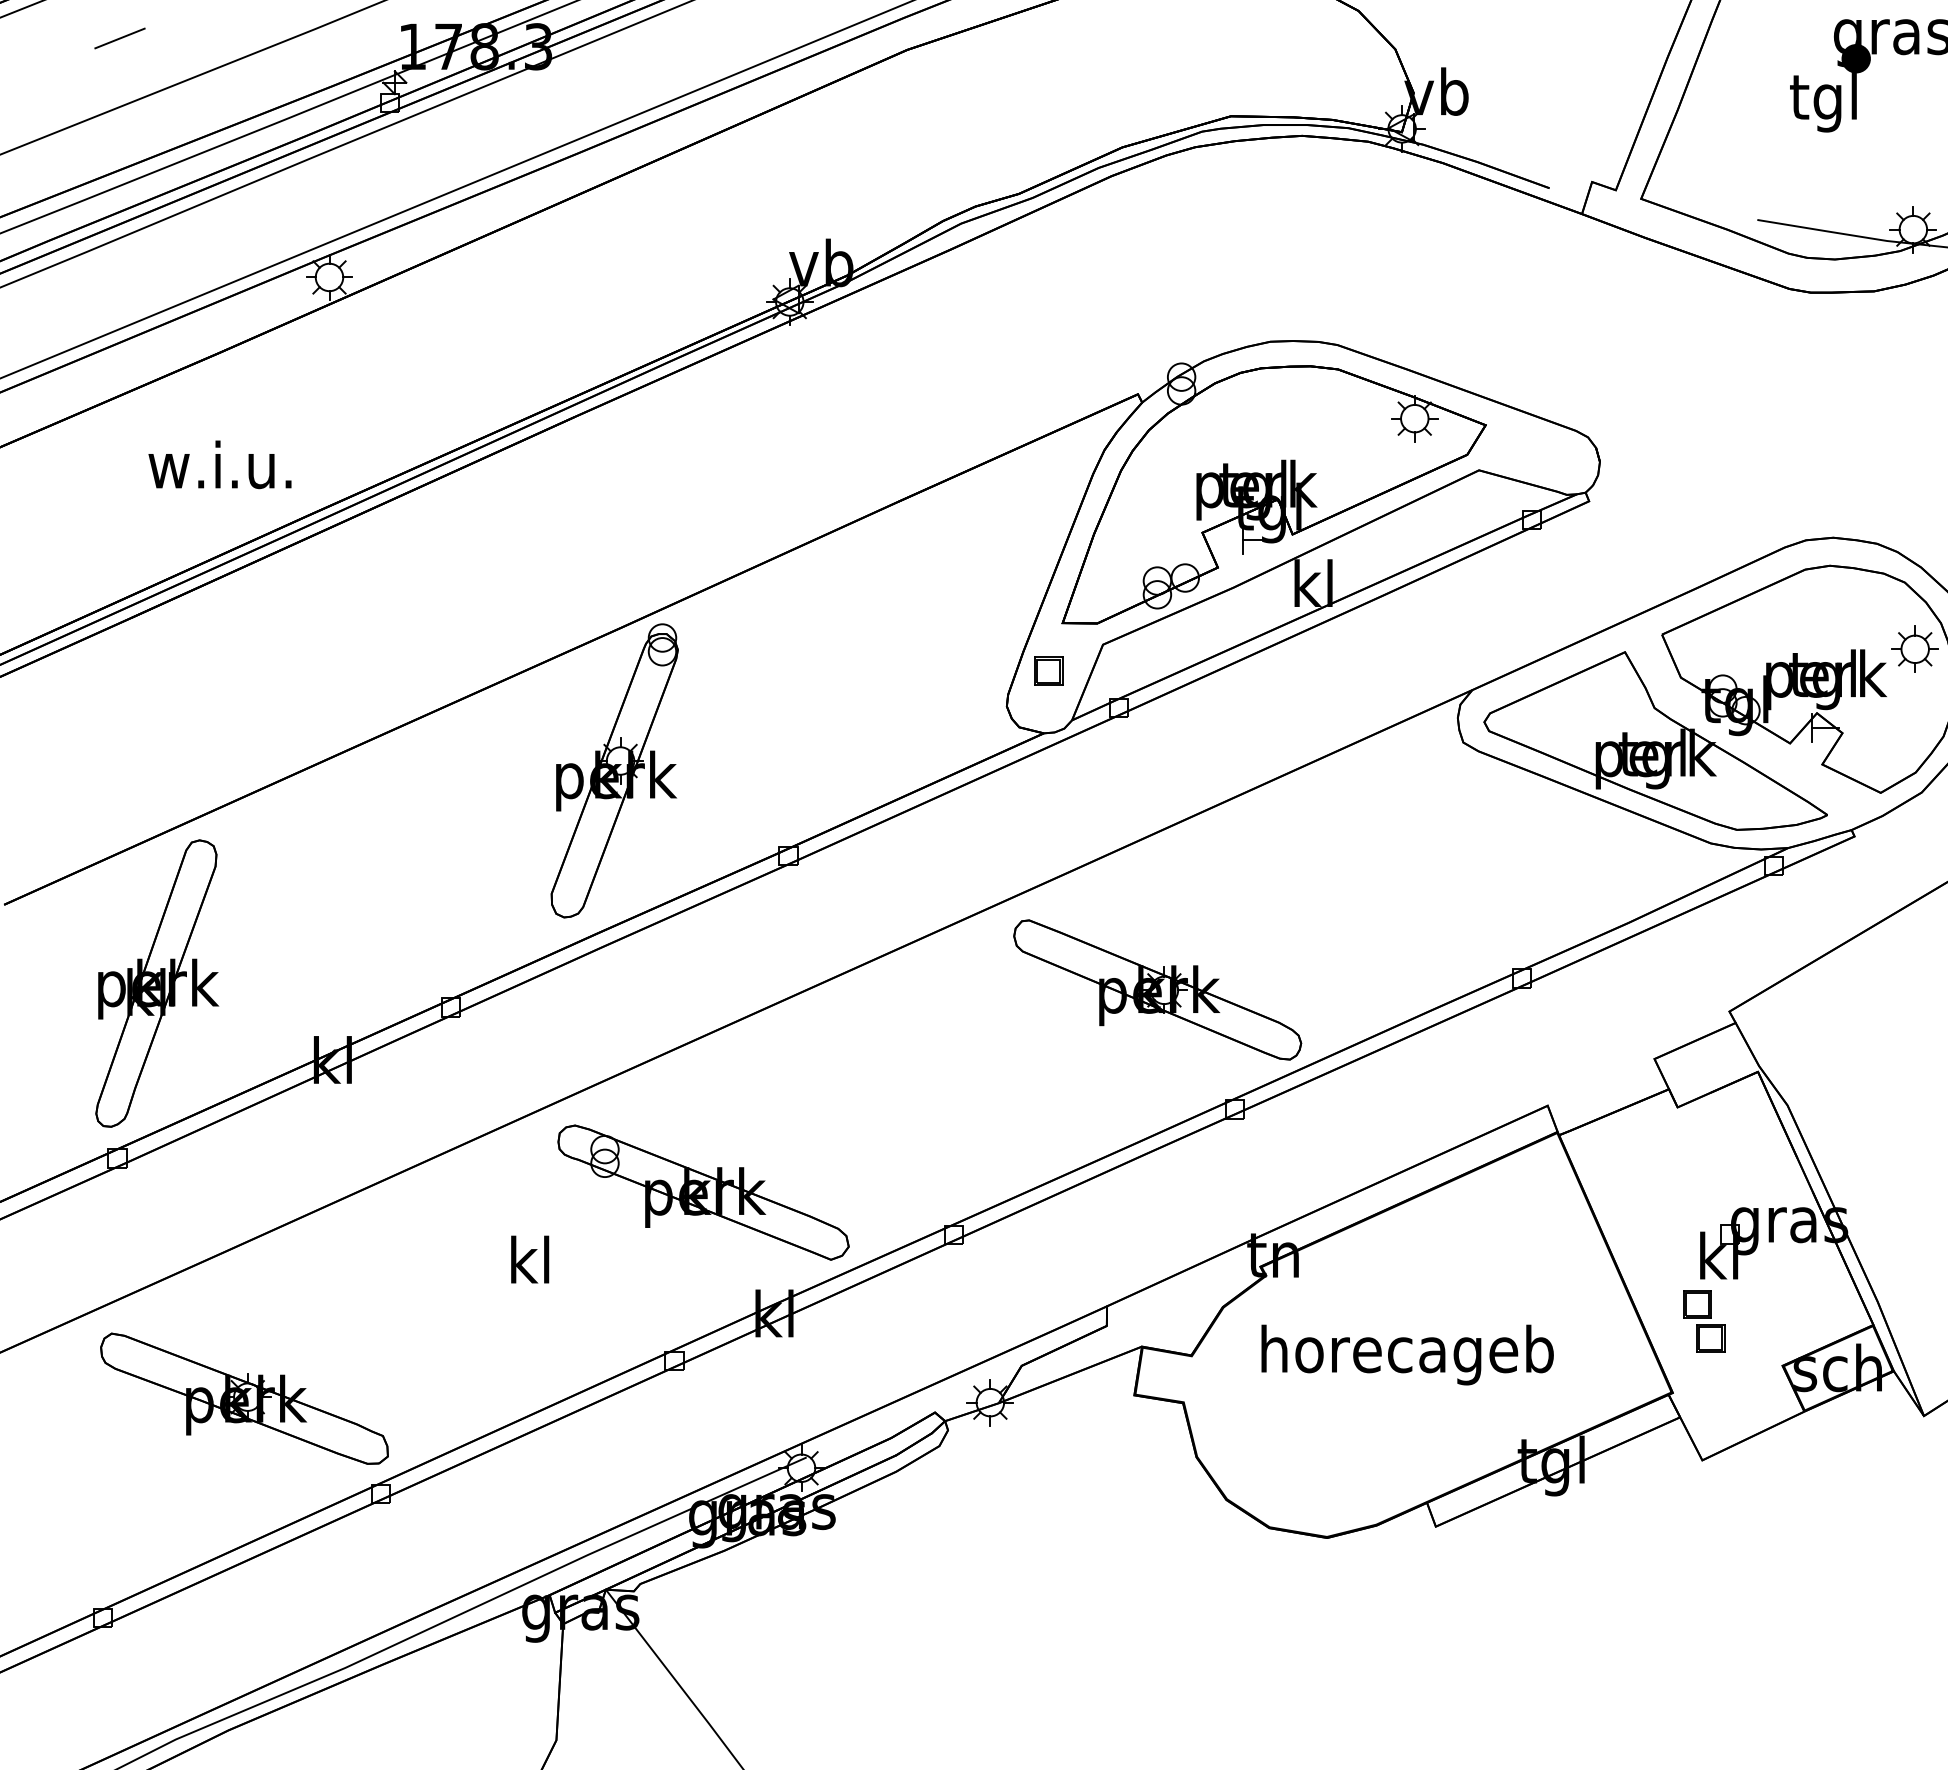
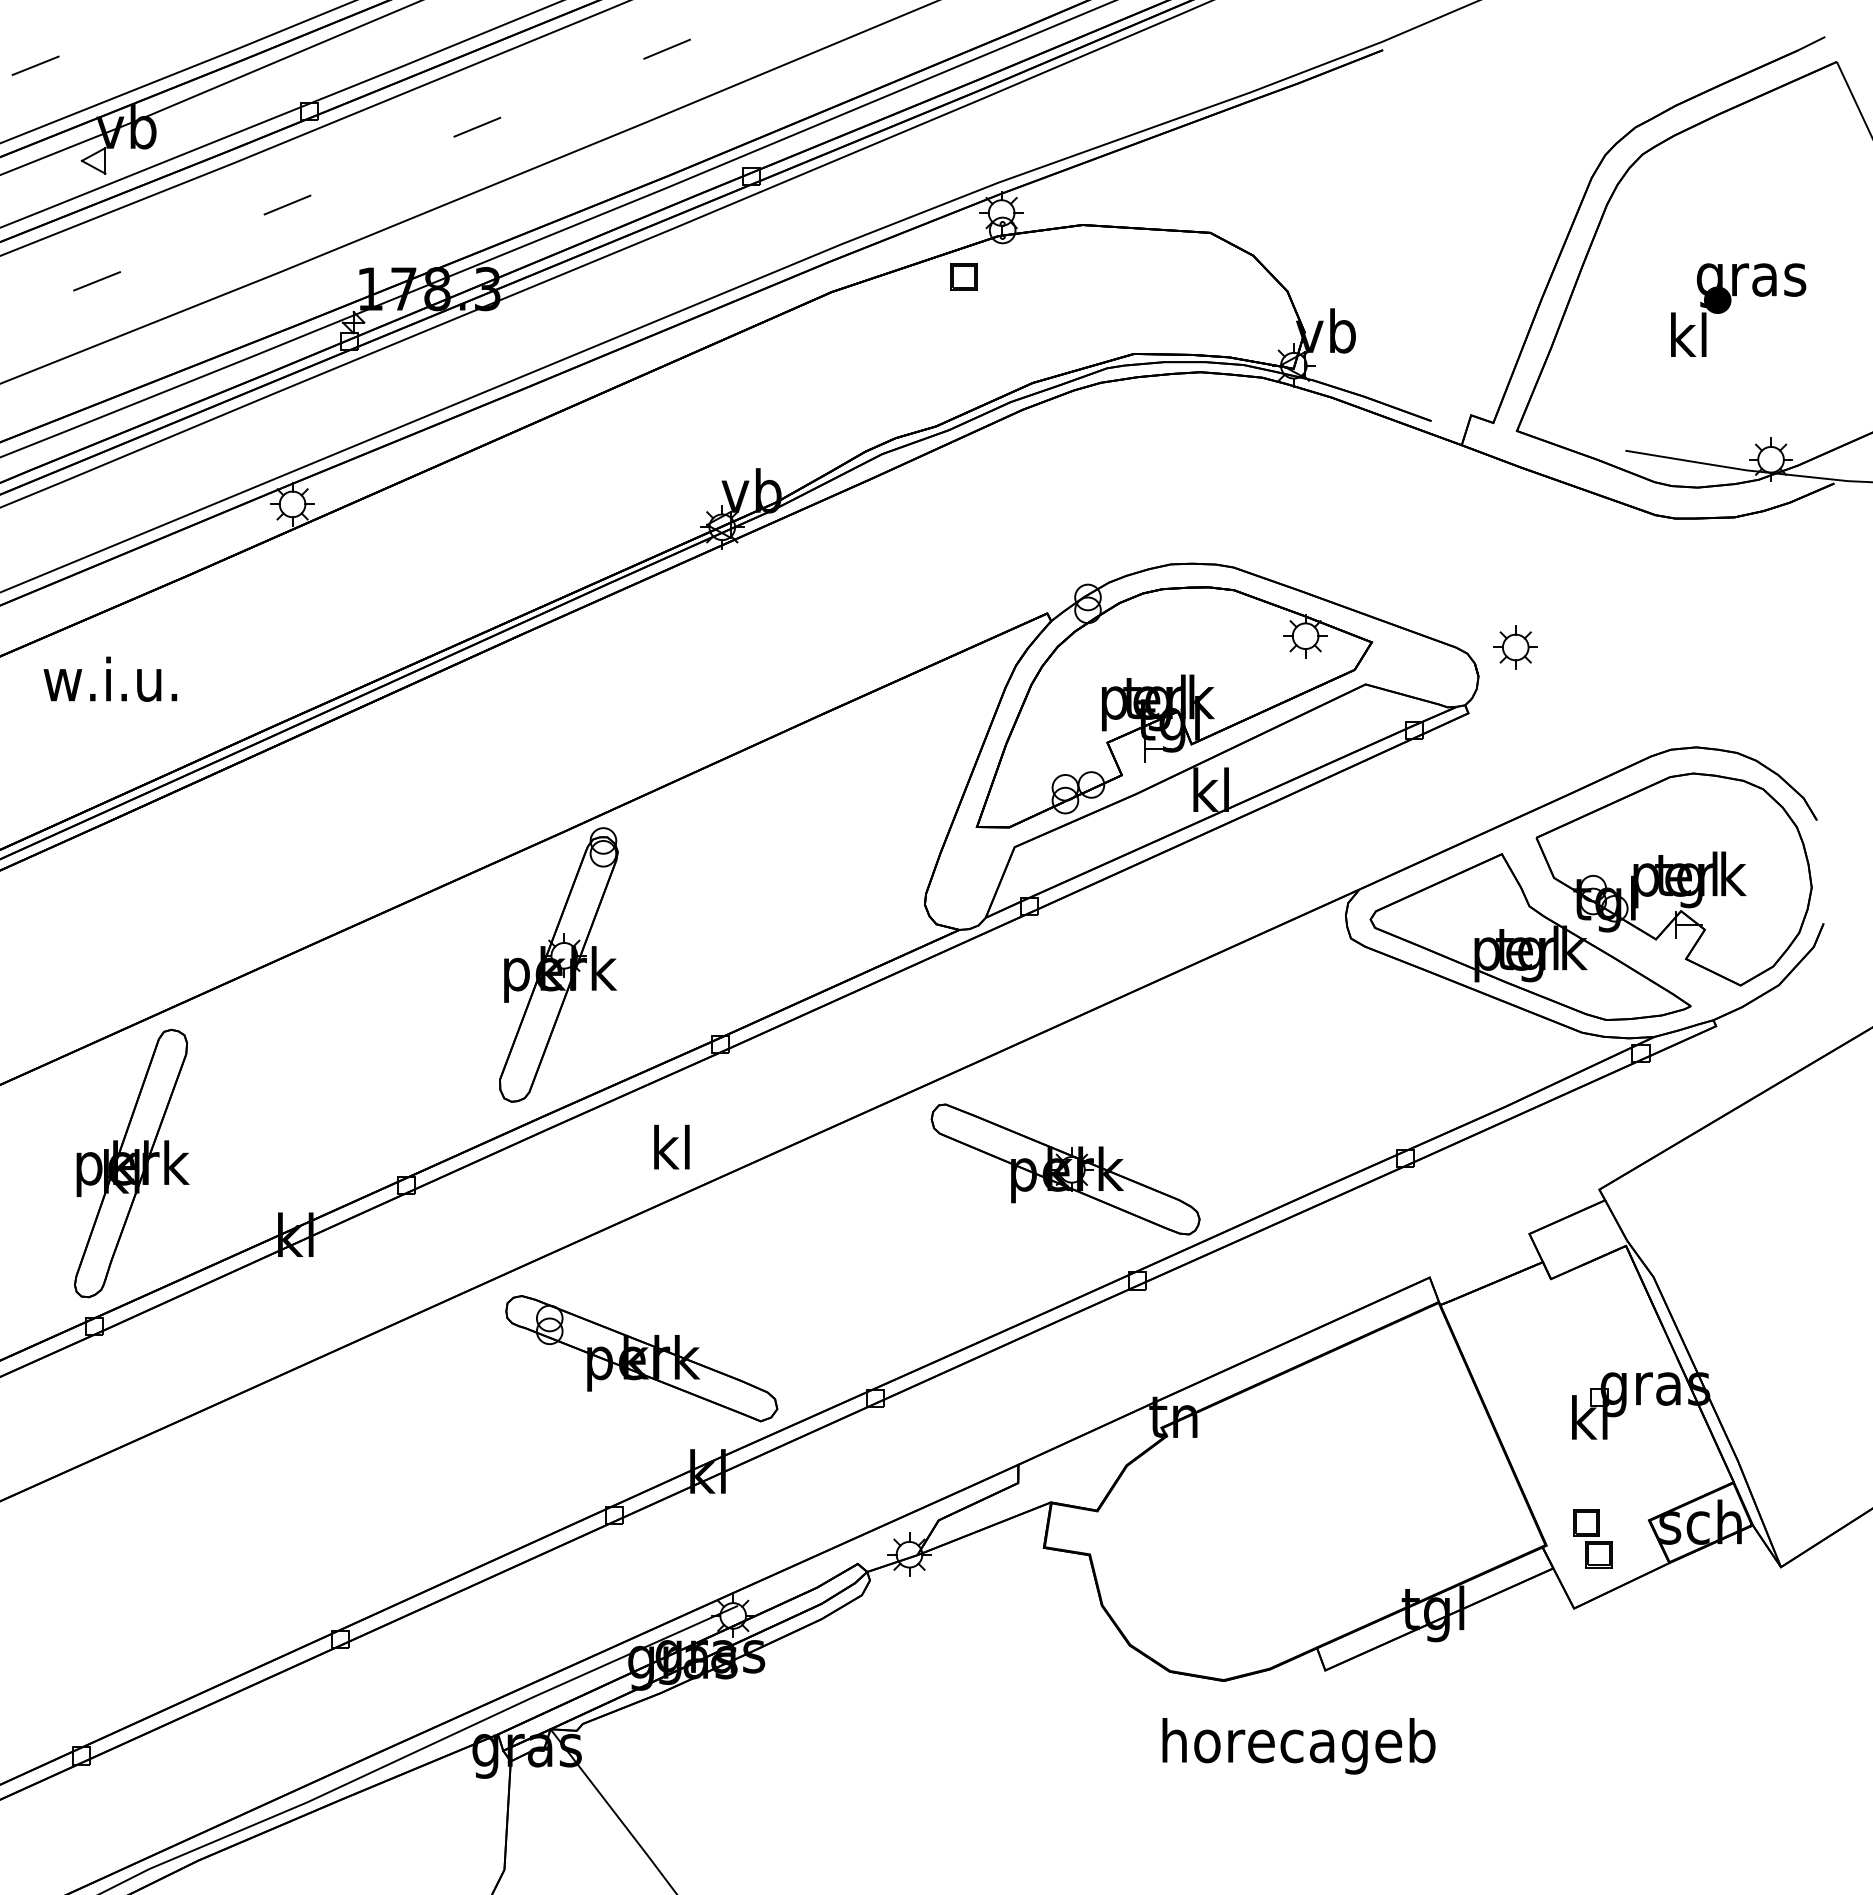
text: (1822, 101) -> (1686, 340), tgl -> kl
text: (220, 463) -> (110, 678), moved
part: (1914, 649) -> (1515, 647), moved
part: (1048, 670) -> (963, 276), moved
text: (529, 1258) -> (671, 1146), moved
part: (1703, 1321) -> (1592, 1538), moved
text: (1407, 1355) -> (1298, 1746), moved
part: (244, 1398) -> (213, 1550), removed

